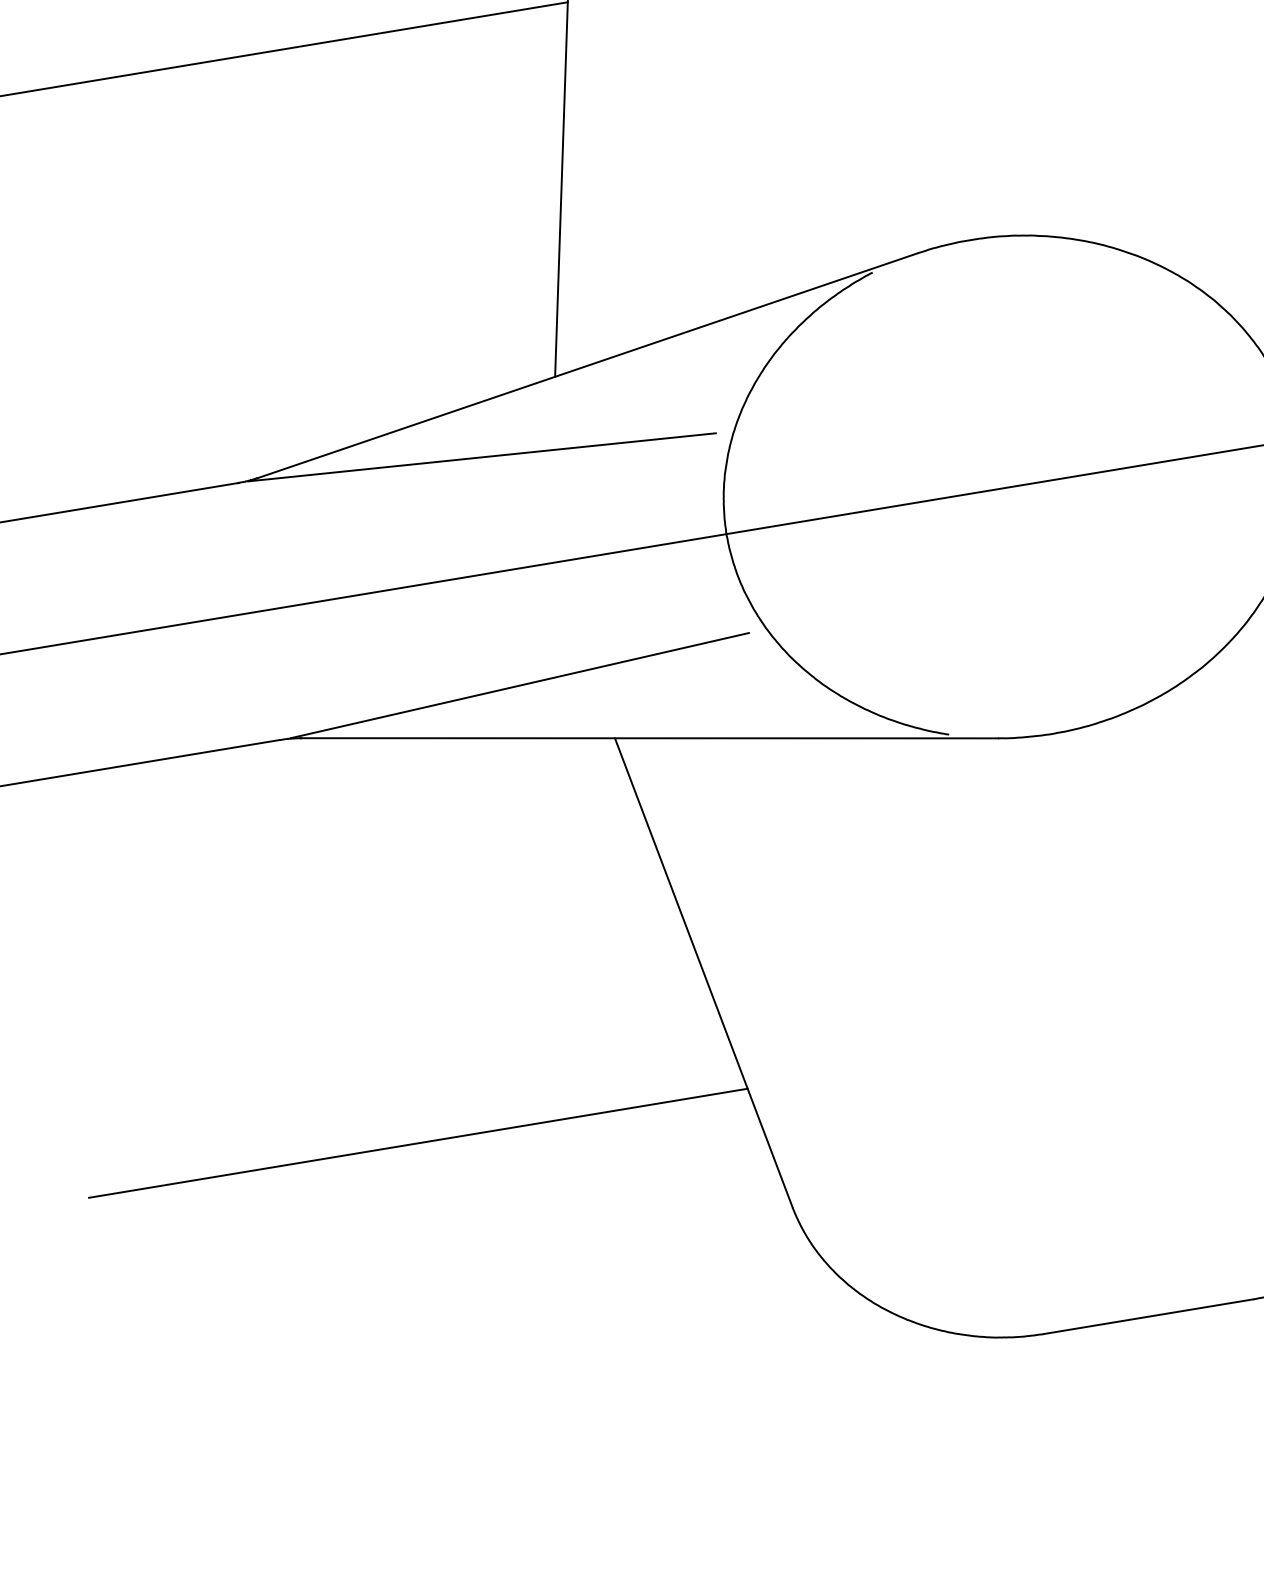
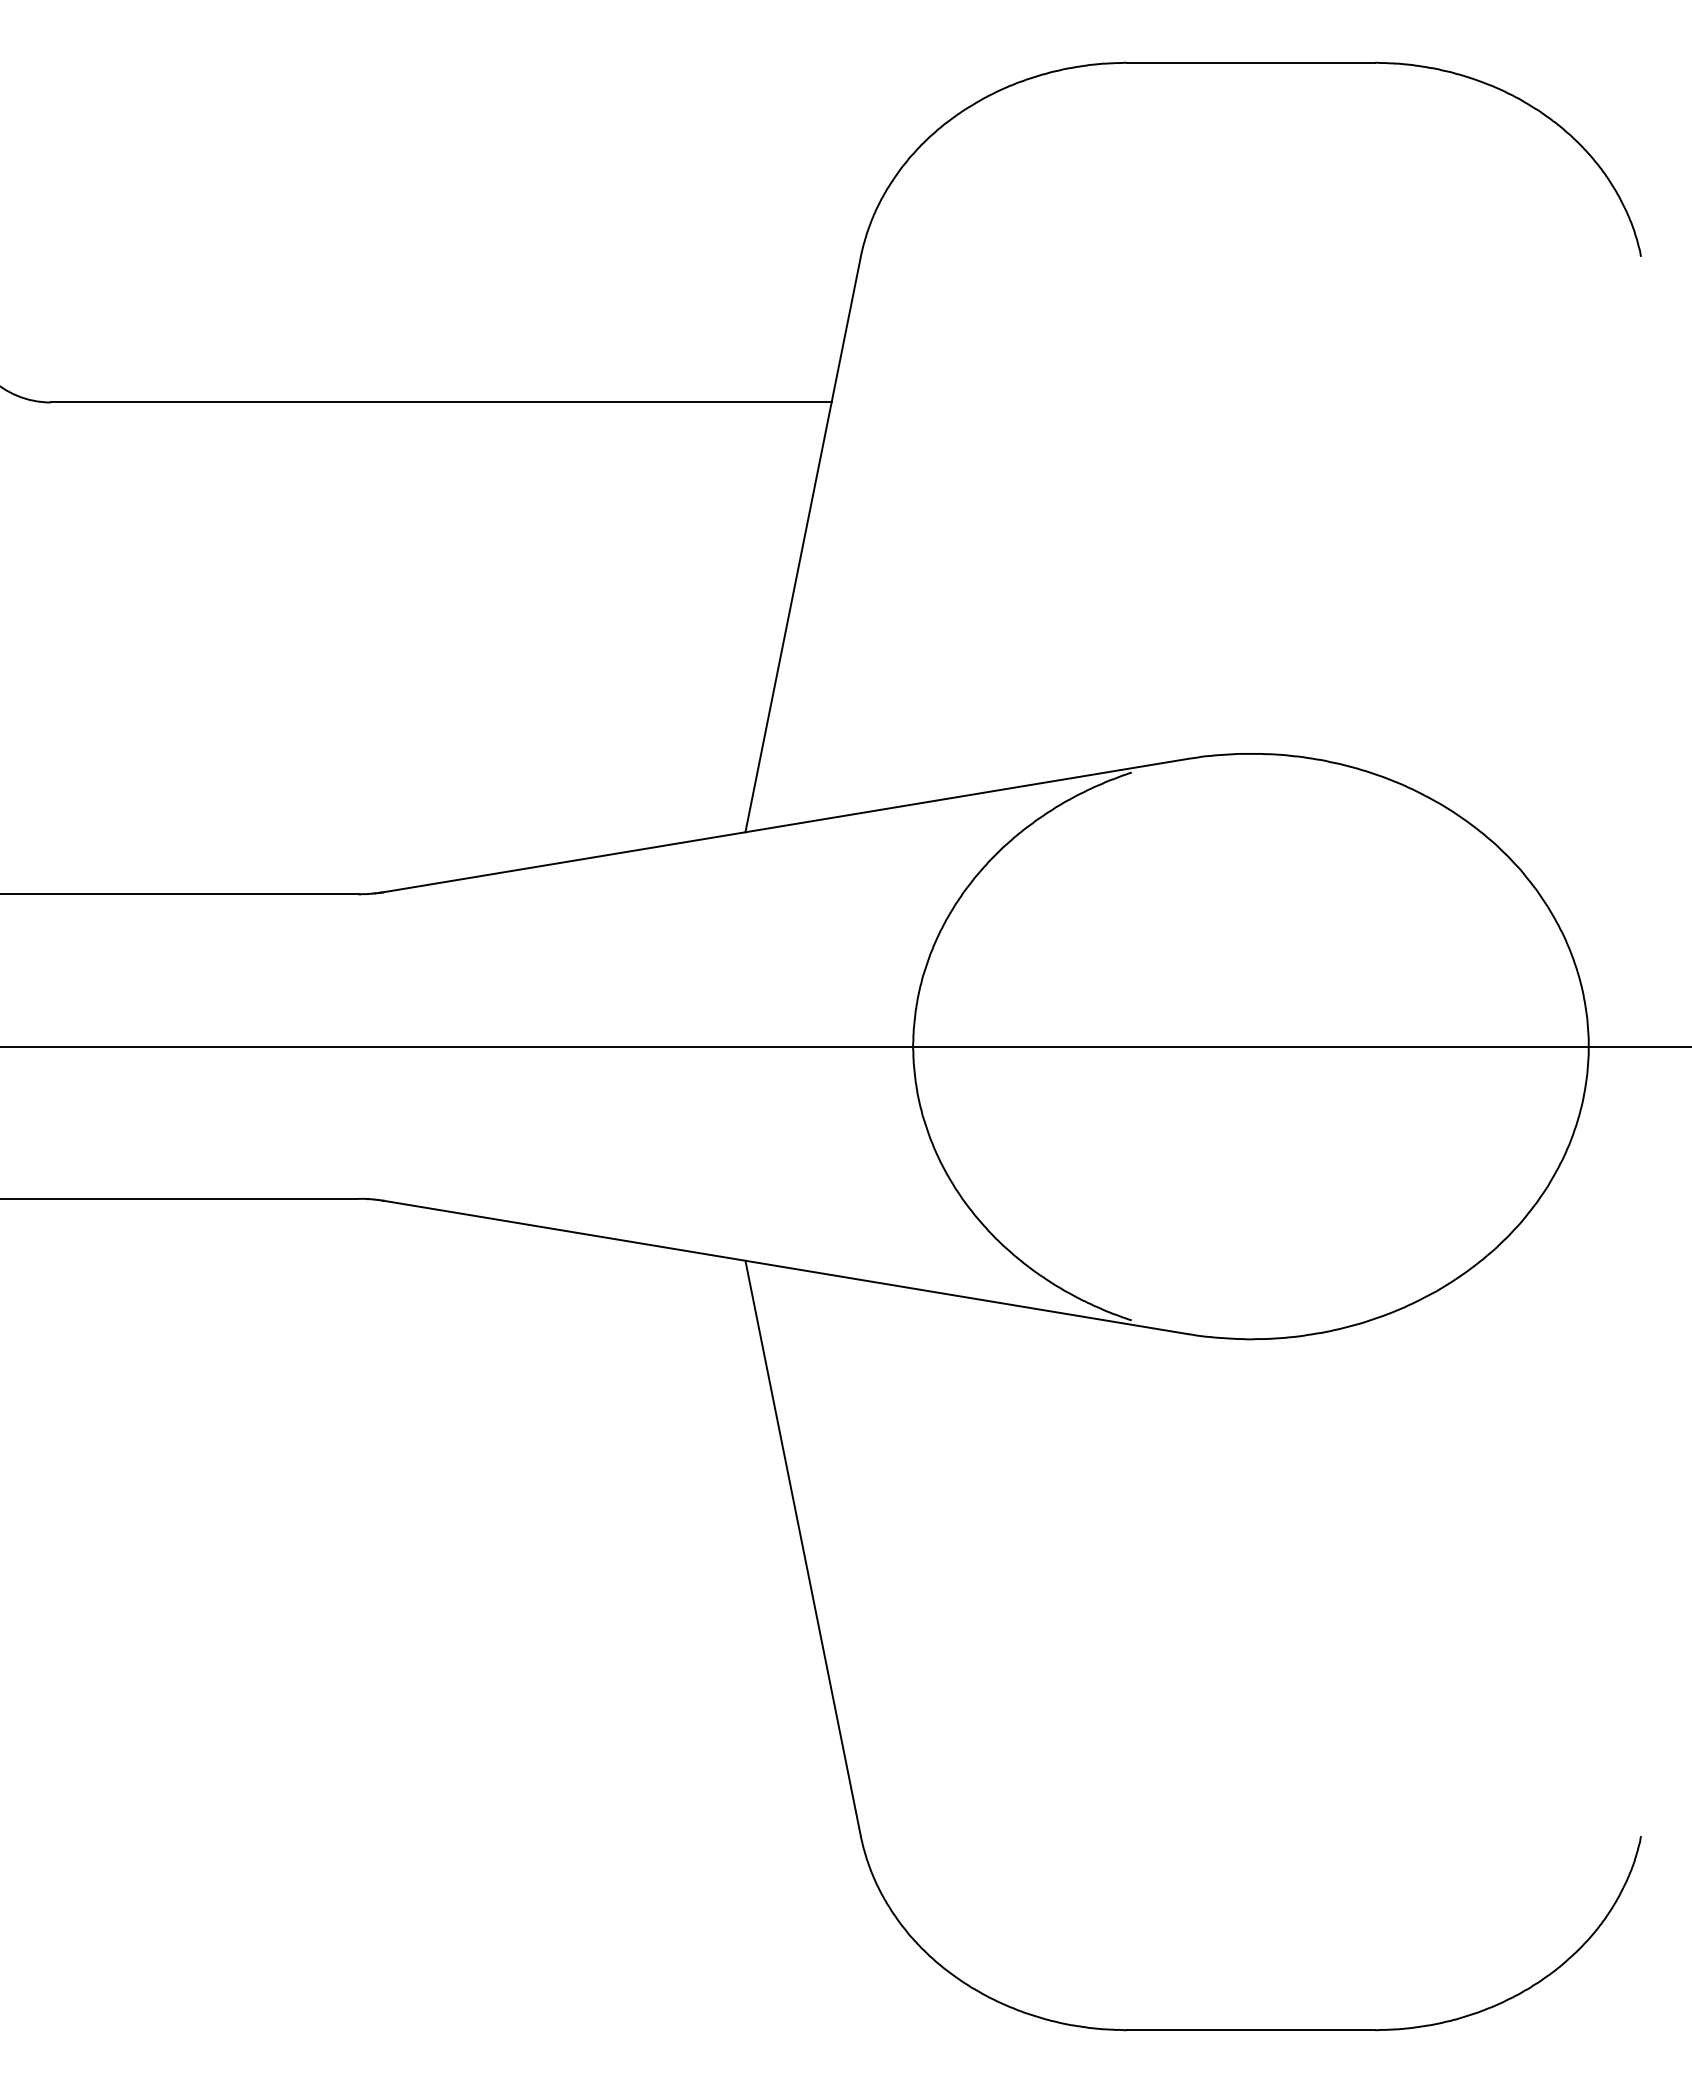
line: (481, 457) -> (645, 911), removed
line: (519, 685) -> (645, 1181), removed
line: (417, 1143) -> (440, 1690), removed

